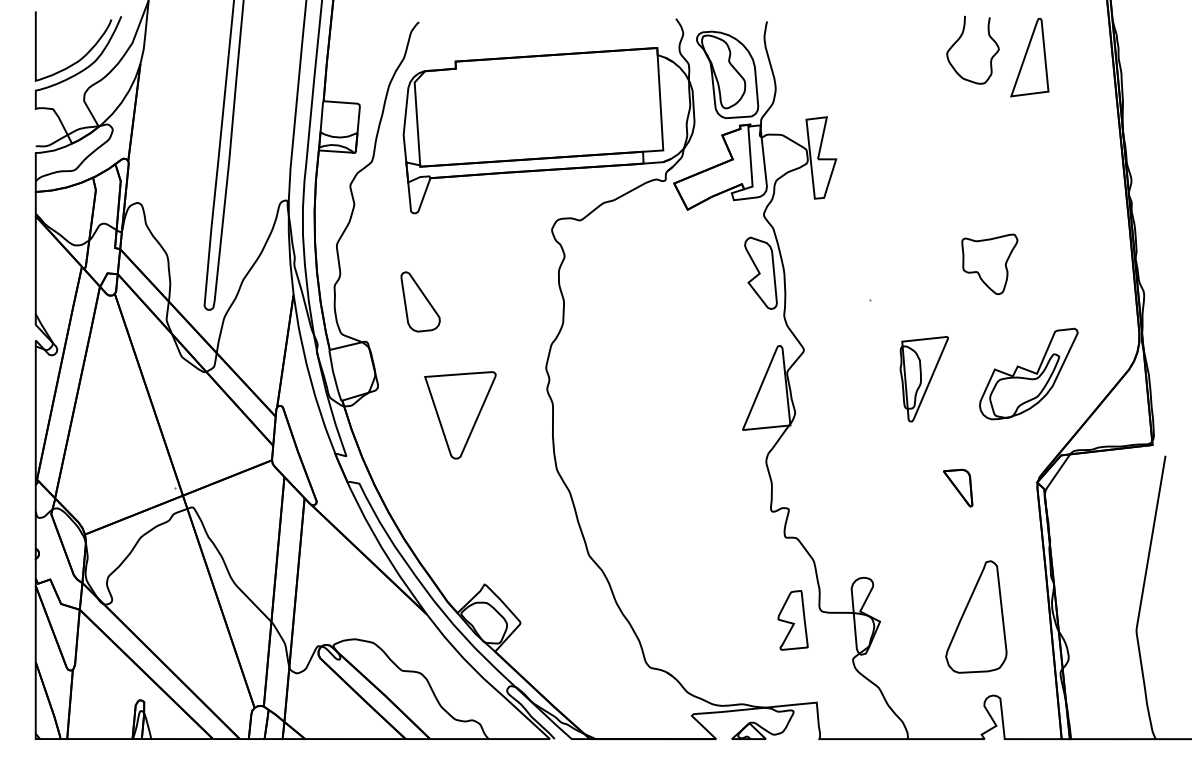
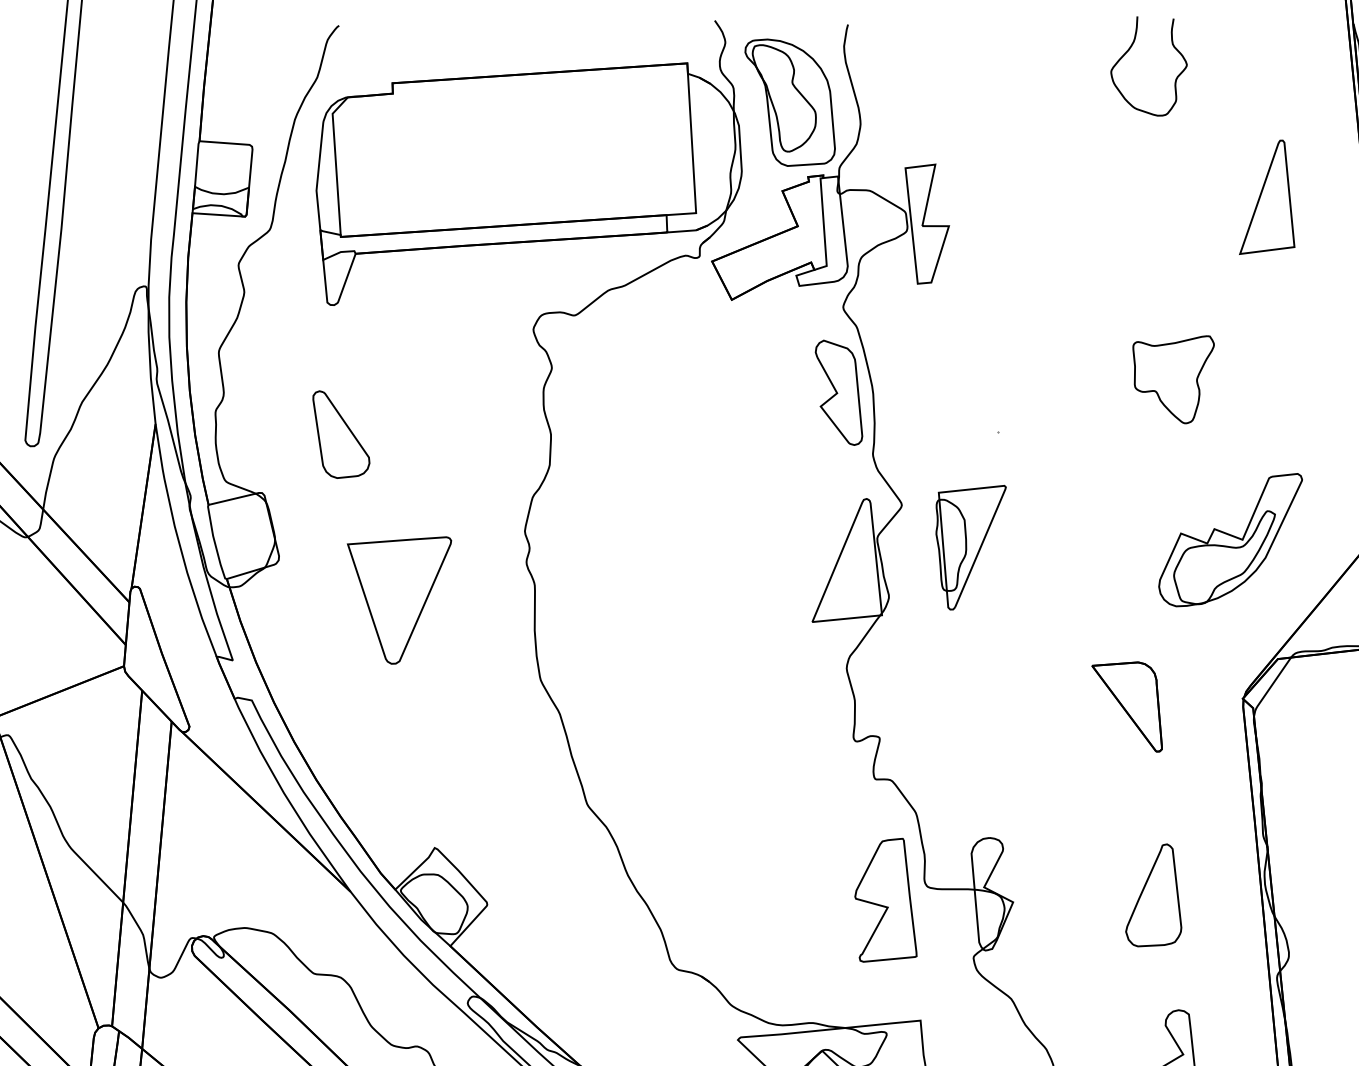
part: (1029, 57) -> (1266, 197), moved
part: (923, 379) -> (969, 548), moved
part: (957, 487) -> (1126, 706), size x1.67
part: (975, 616) -> (1152, 894), size x0.62
part: (792, 620) -> (885, 900), size x1.43

